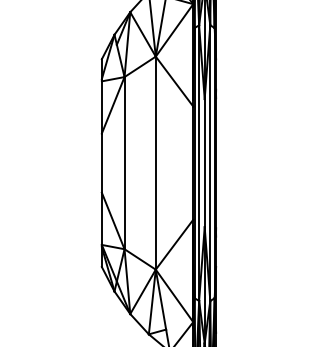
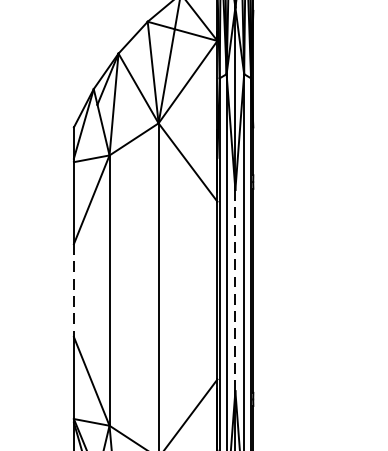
line: (204, 162) -> (235, 289), solid -> dashed
line: (101, 163) -> (73, 291), solid -> dashed

